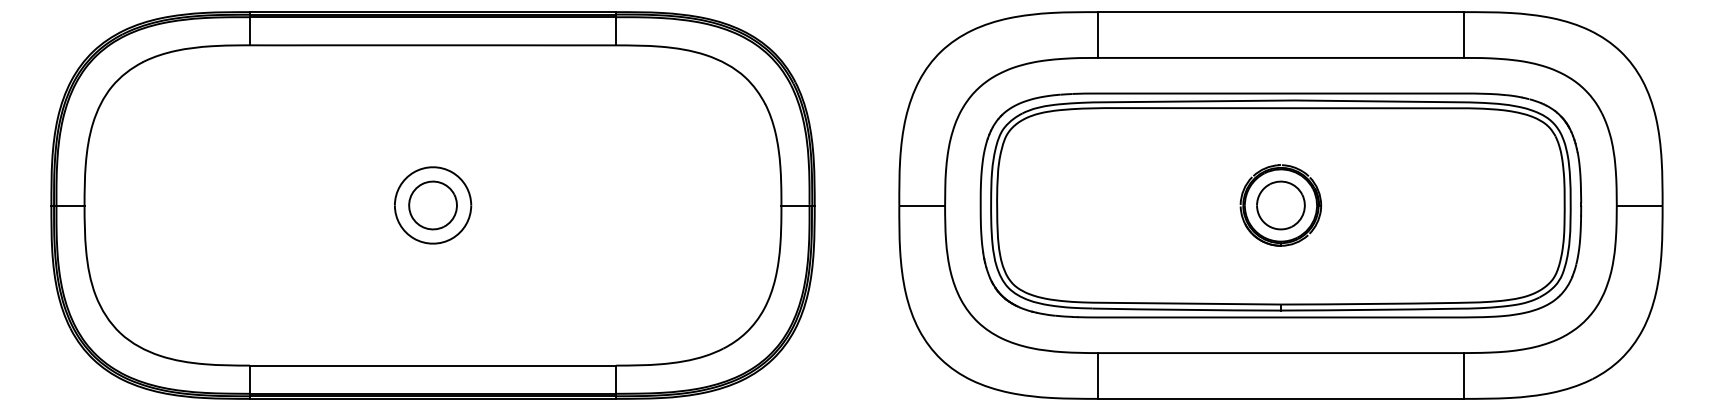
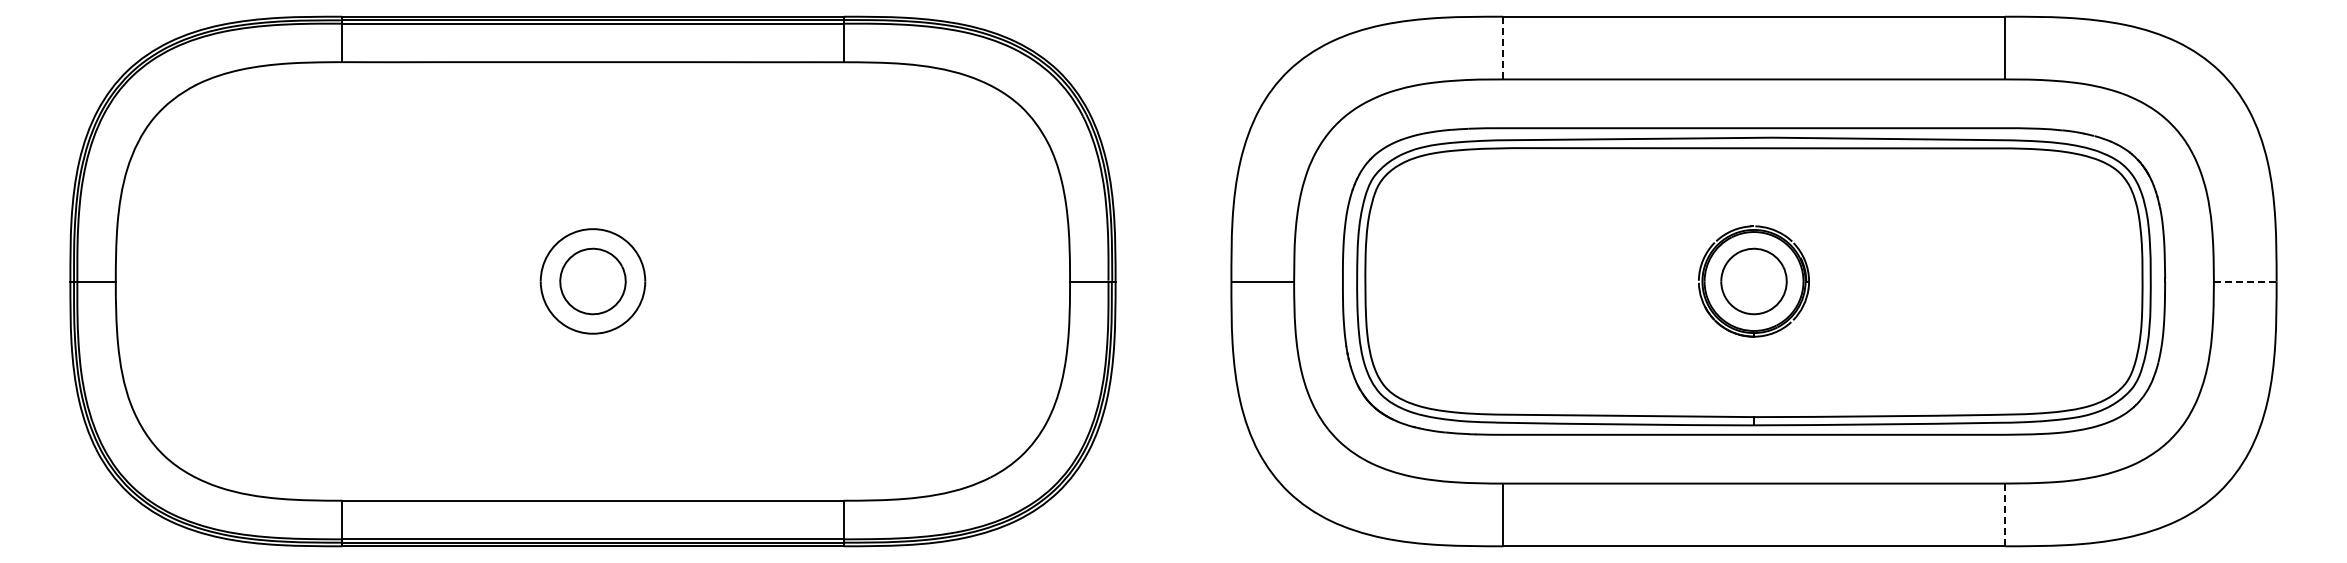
line: (1097, 35) -> (1503, 48), solid -> dashed
line: (1639, 205) -> (2245, 281), solid -> dashed
line: (1463, 376) -> (2004, 515), solid -> dashed

